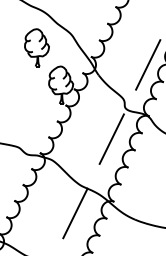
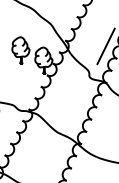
part: (36, 47) -> (20, 50), moved
line: (111, 138) -> (79, 99), removed
line: (75, 213) -> (54, 152), removed

